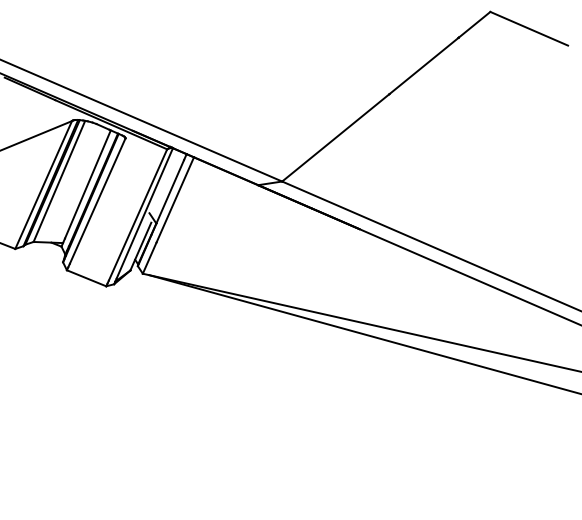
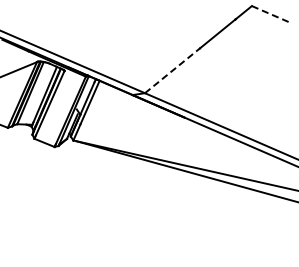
line: (528, 28) -> (271, 14), solid -> dashed
line: (335, 137) -> (172, 70), solid -> dashed

